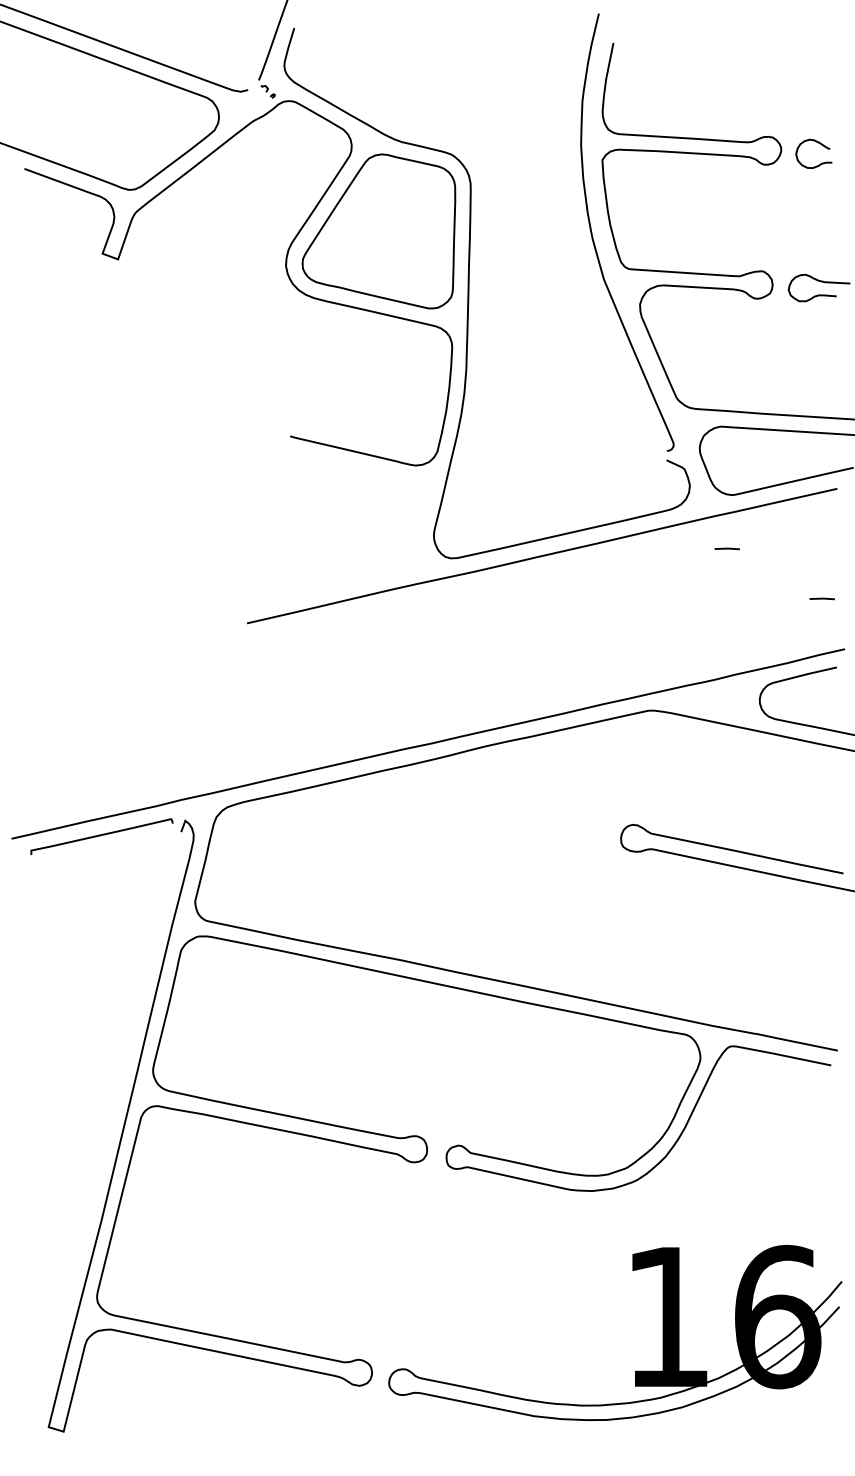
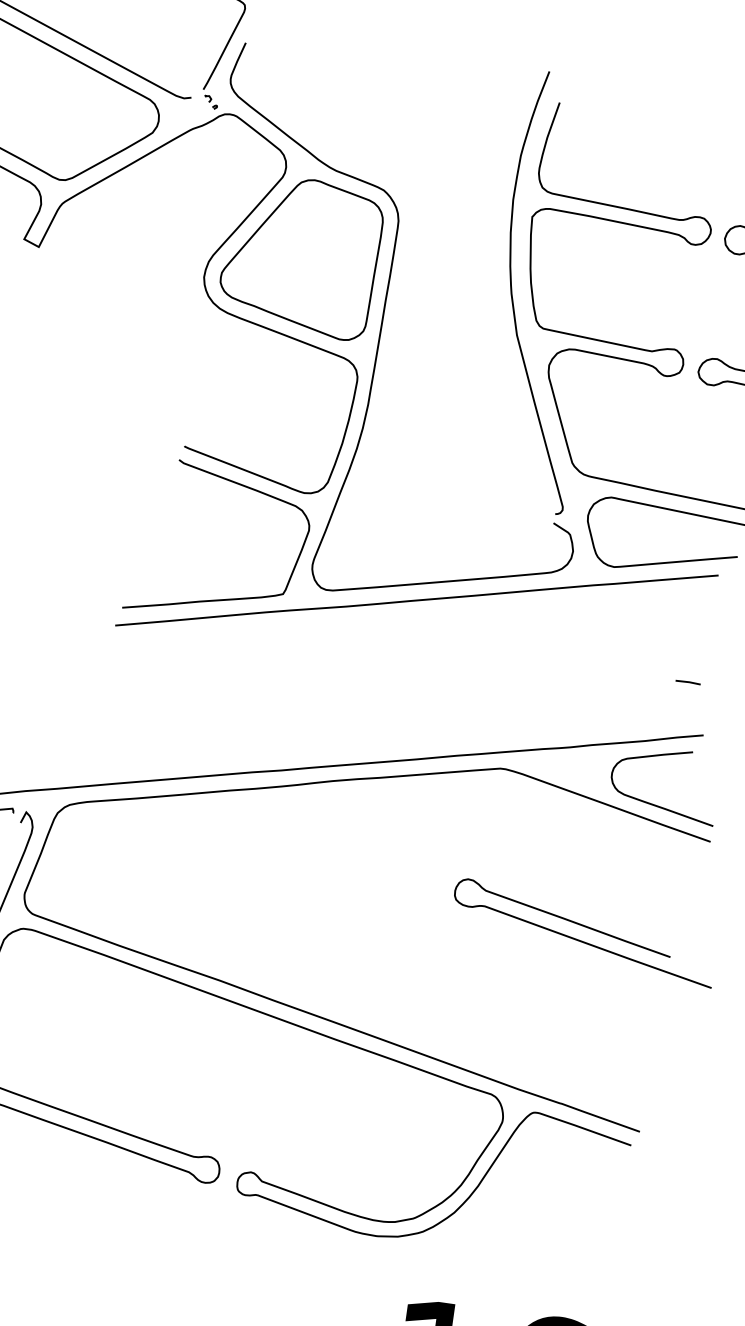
line: (726, 548) -> (600, 618), removed
curve: (351, 581) -> (224, 598), added

